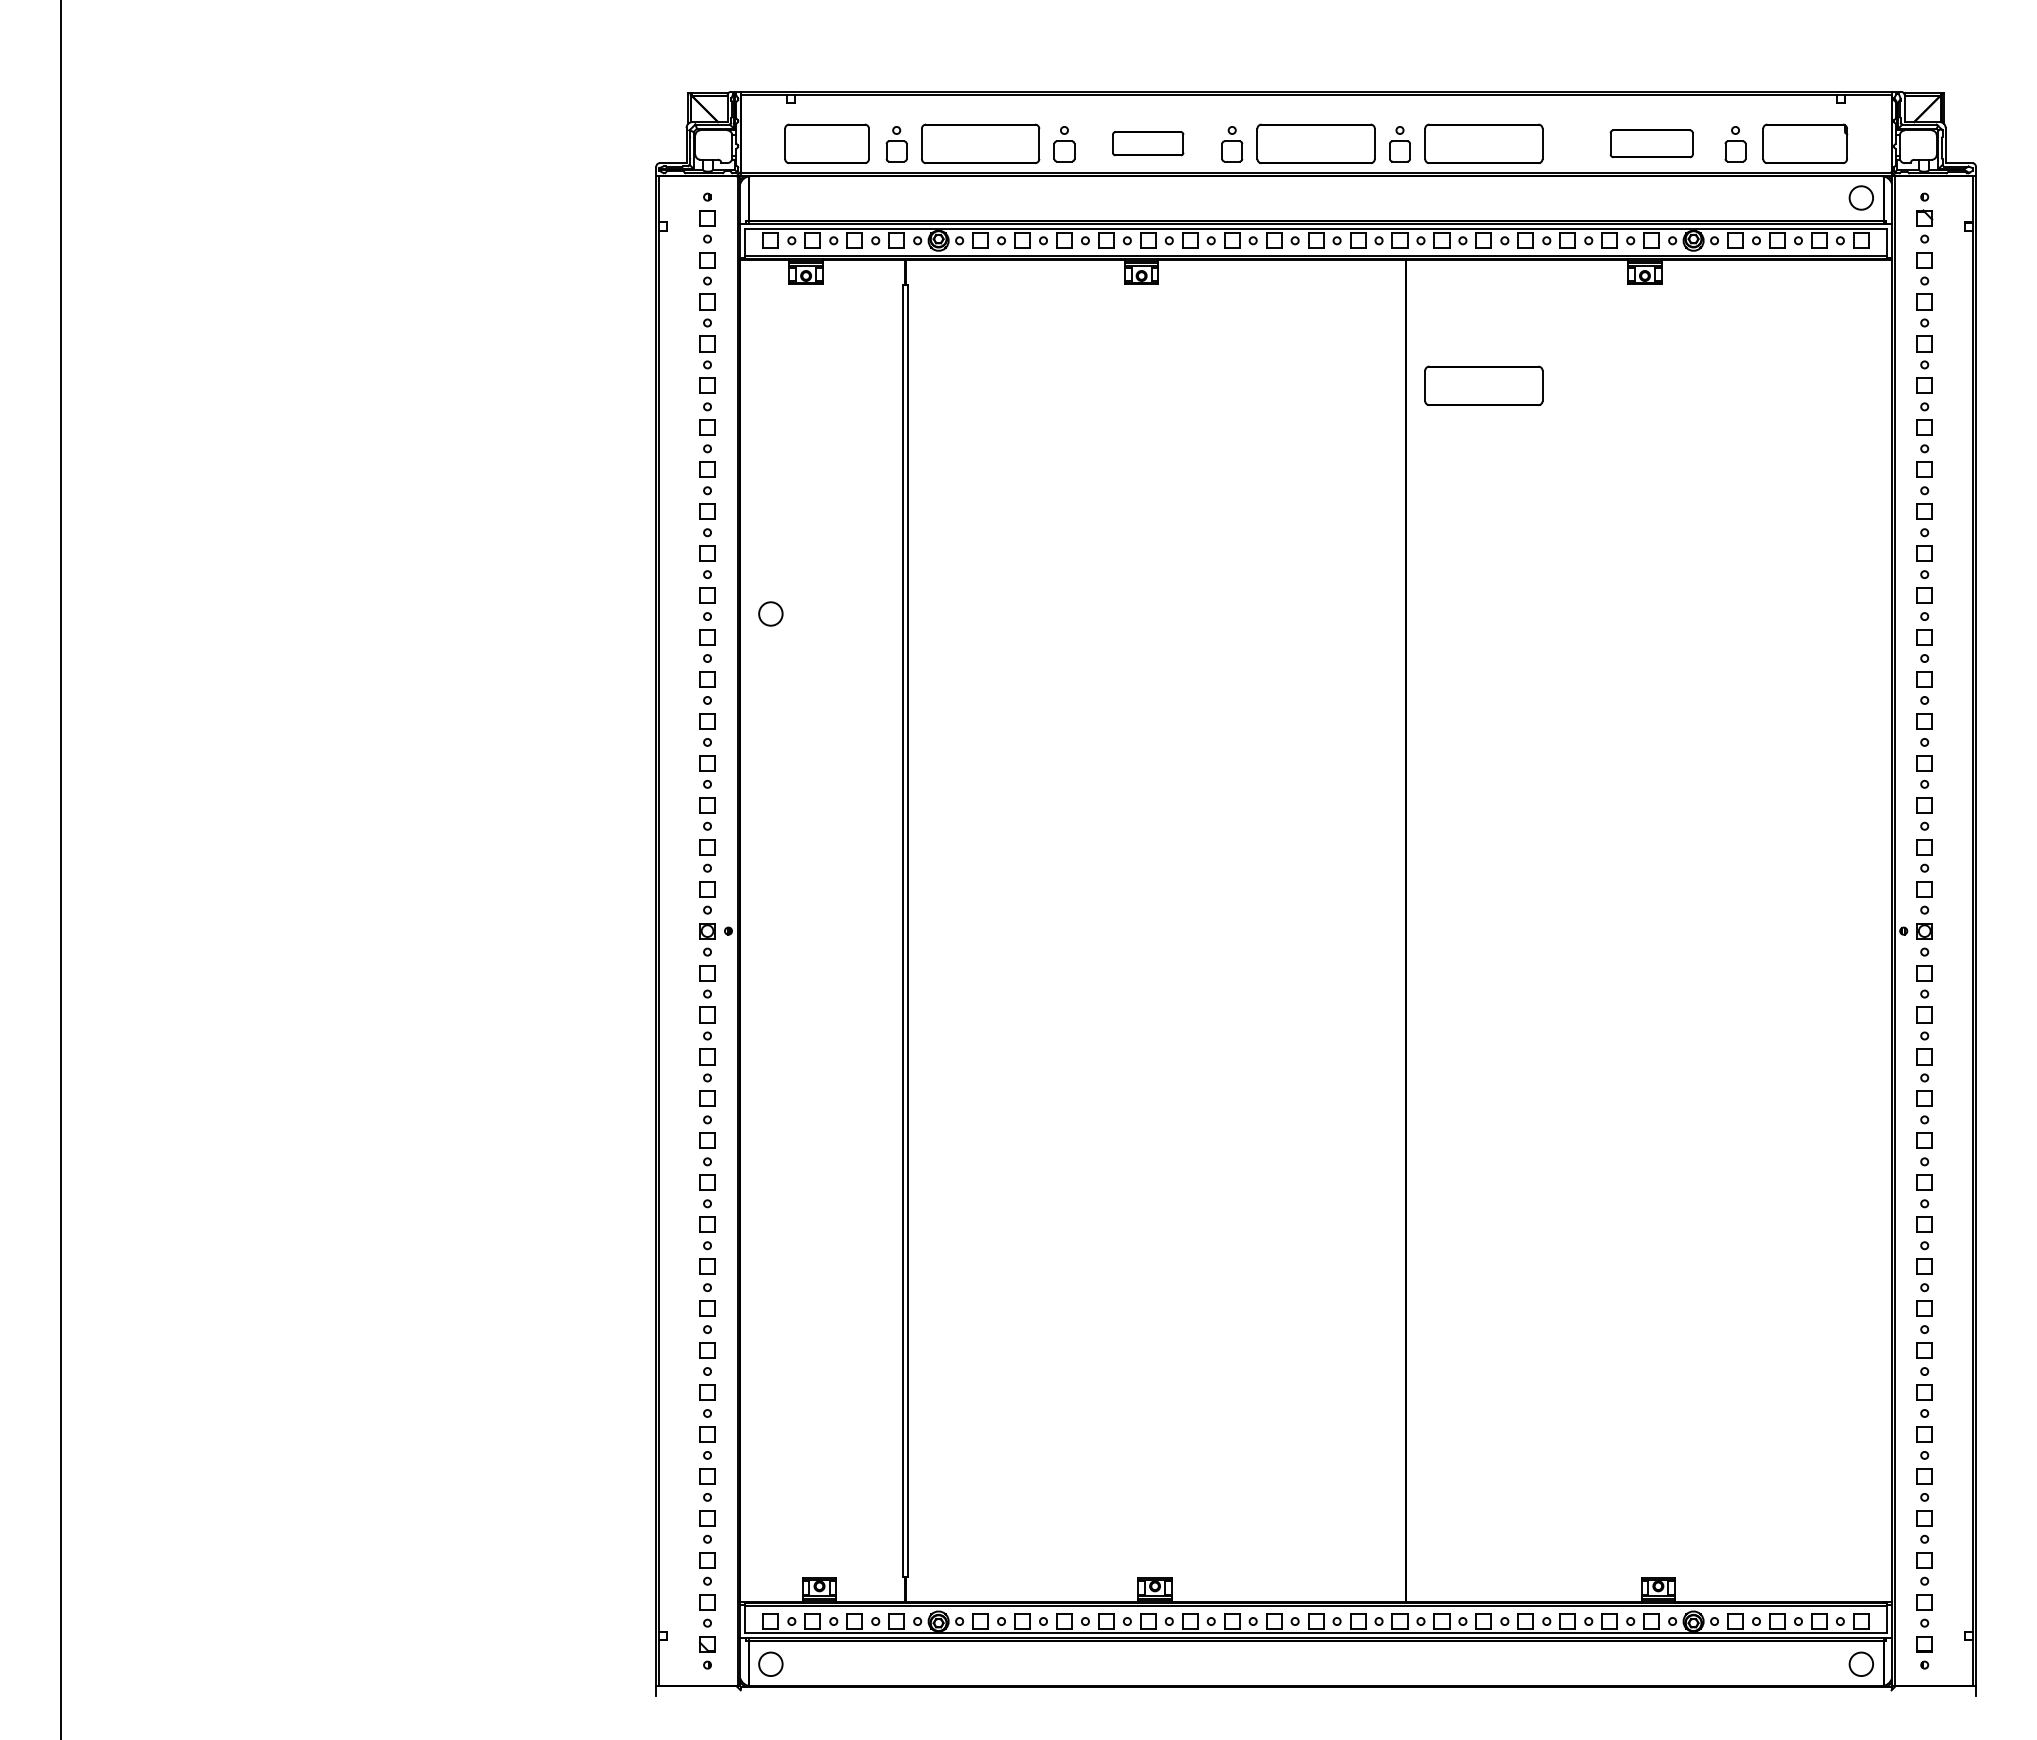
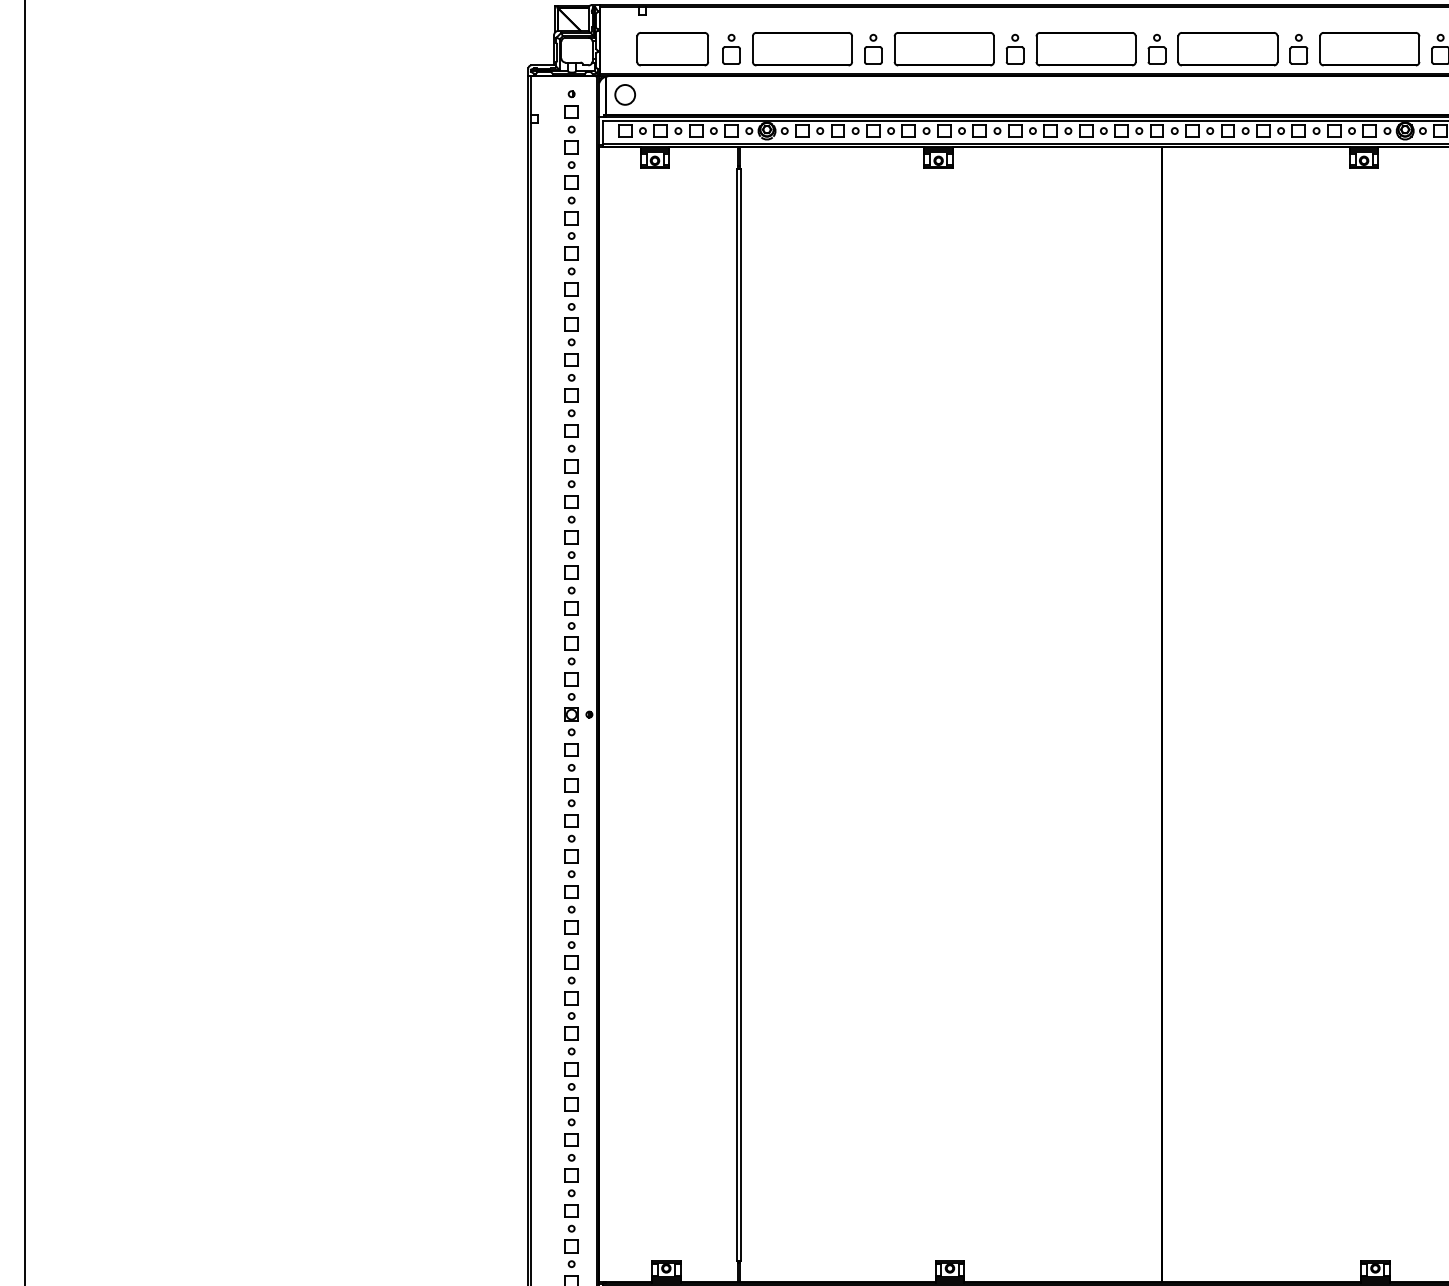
part: (1147, 143) -> (943, 48), size x1.67
part: (1651, 143) -> (1369, 48), size x1.43
part: (1567, 144) -> (1298, 49), added
part: (1483, 385) -> (1227, 253), removed
circle: (770, 613) -> (624, 94), moved

